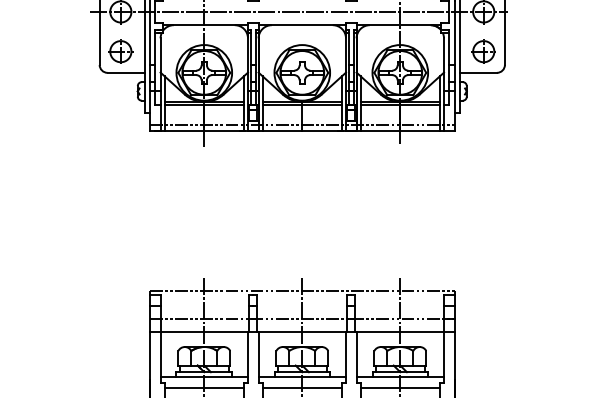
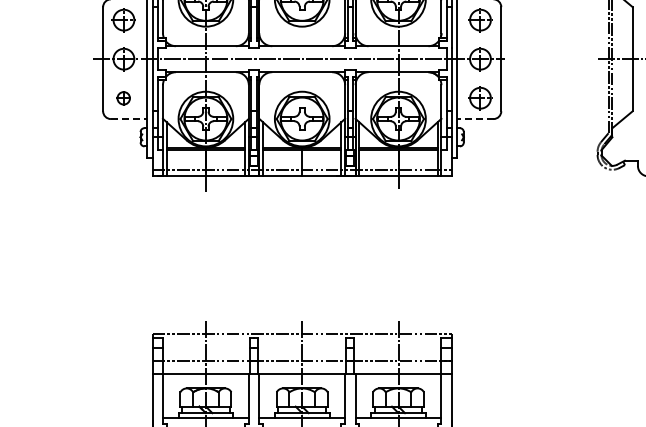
part: (120, 51) -> (123, 98), size x0.6
line: (126, 73) -> (129, 119), solid -> dashed
line: (477, 73) -> (474, 119), solid -> dashed

